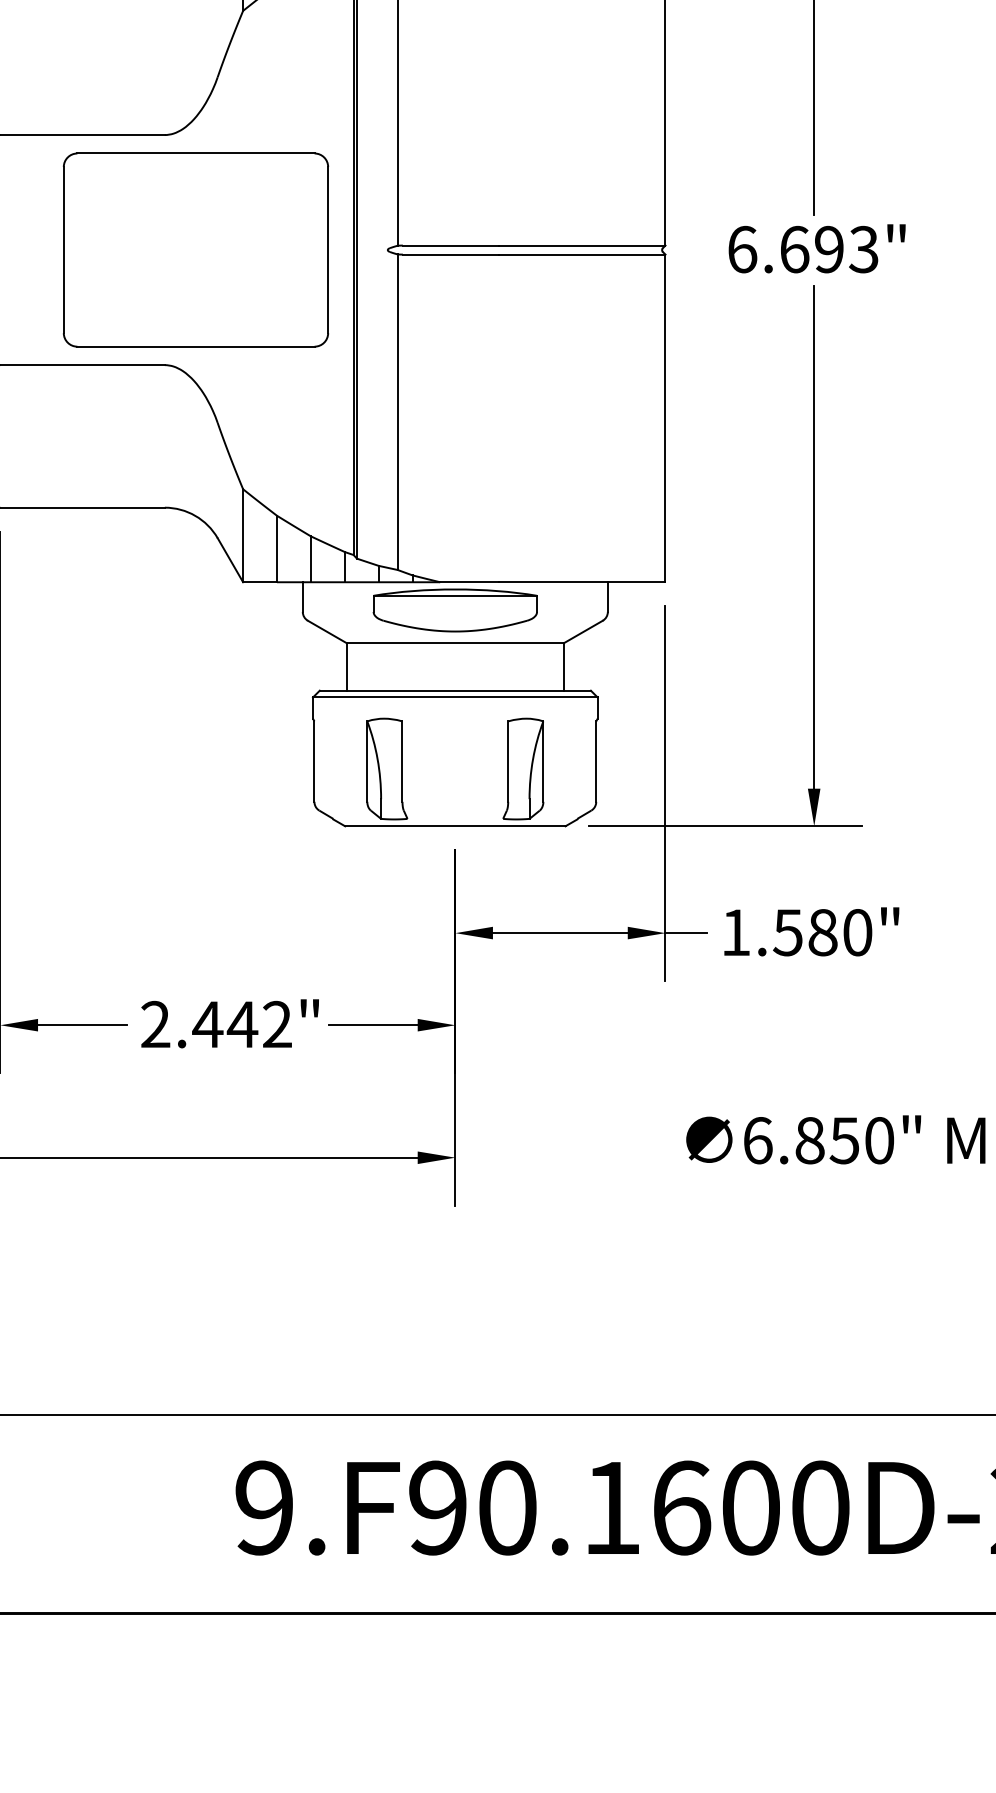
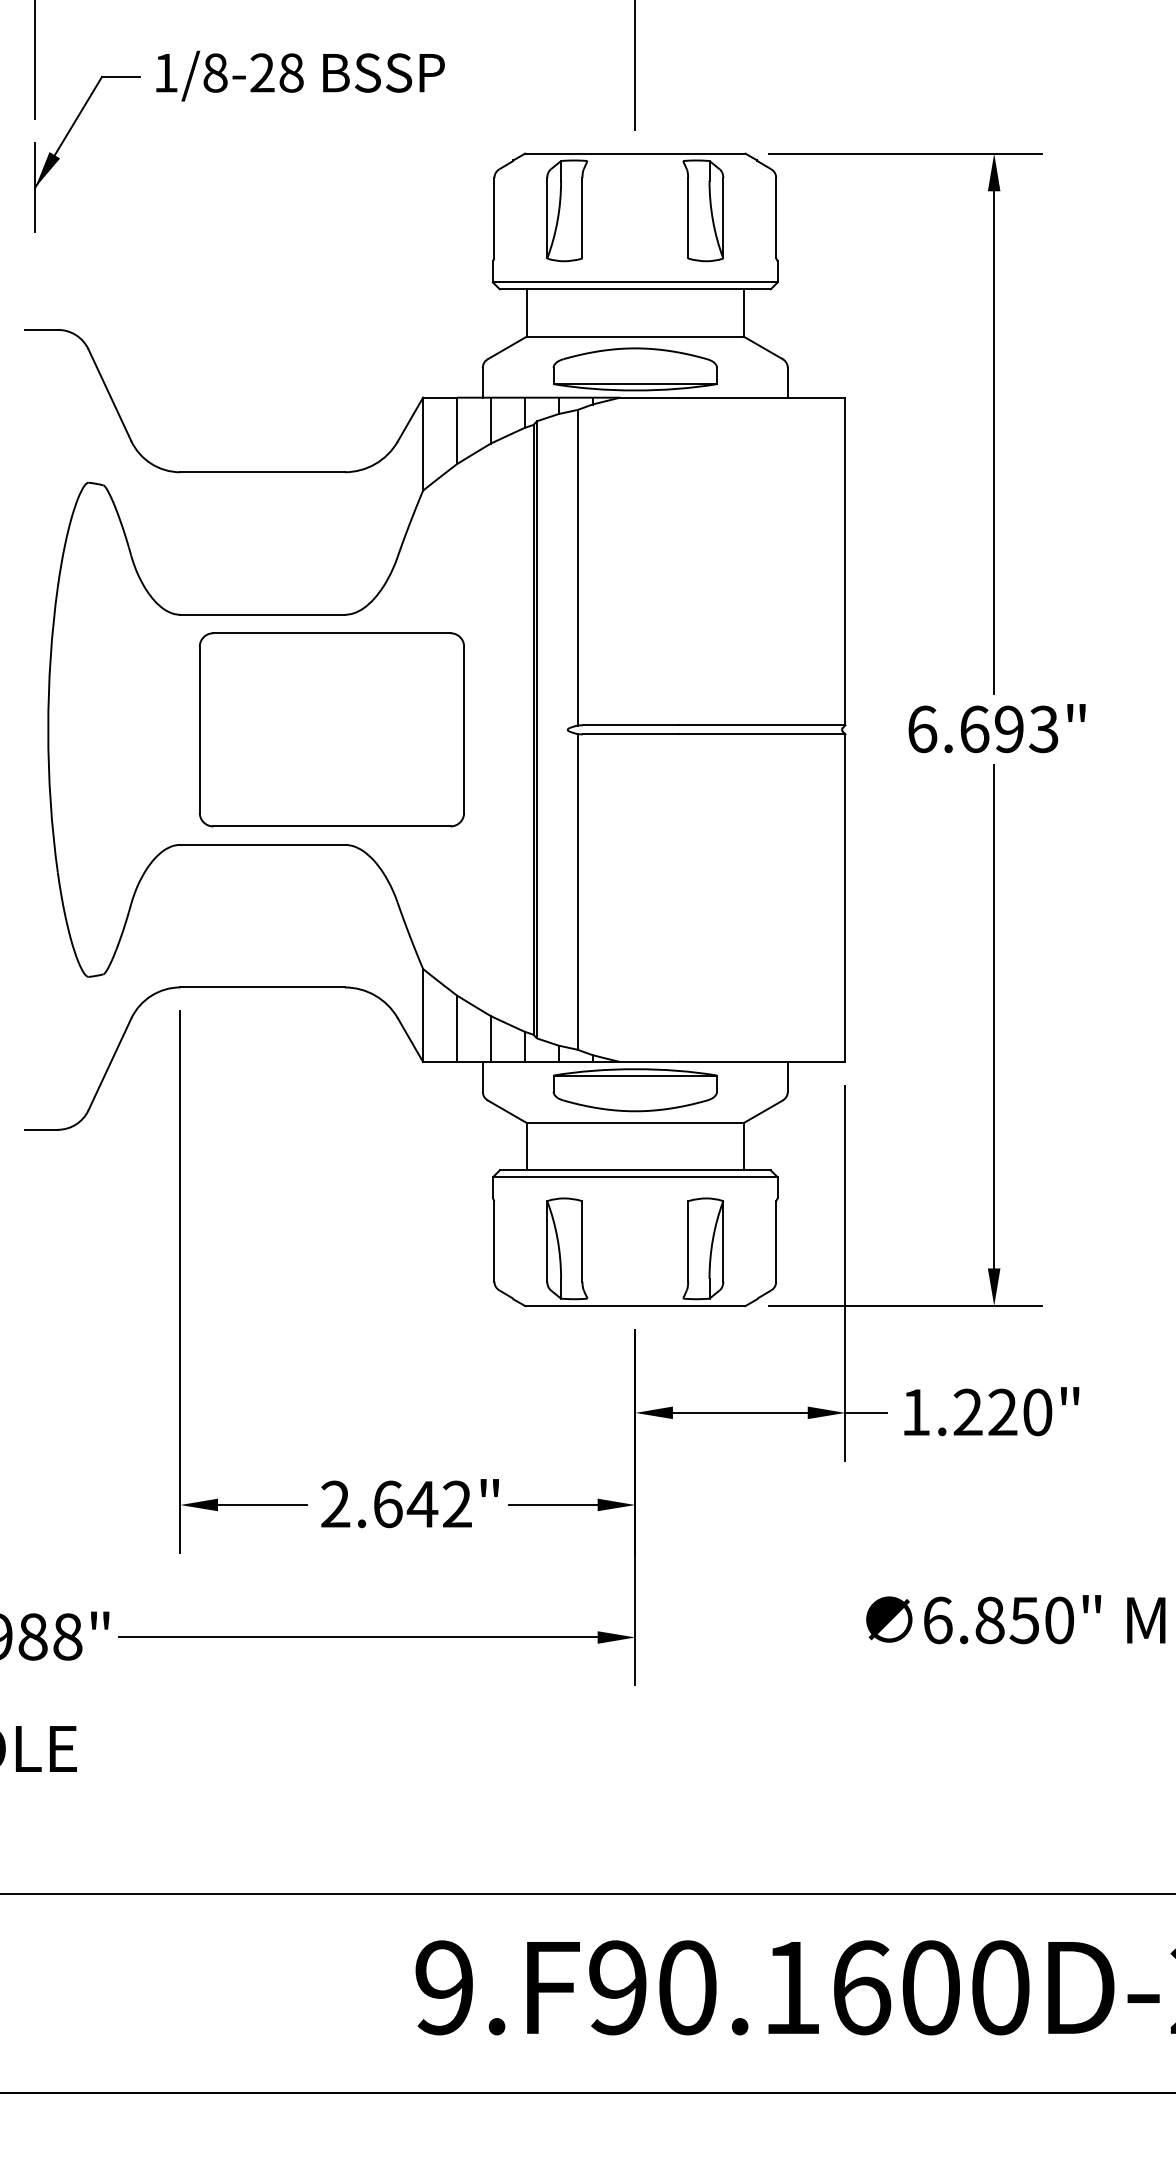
part: (195, 249) -> (331, 729), moved
text: (805, 932) -> (985, 1412), 1.580" -> 1.220"
text: (207, 1024) -> (387, 1504), 2.442" -> 2.642"

